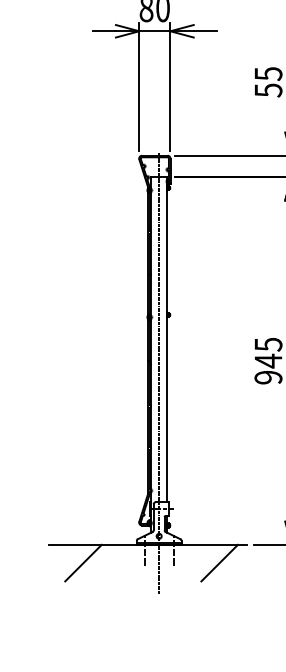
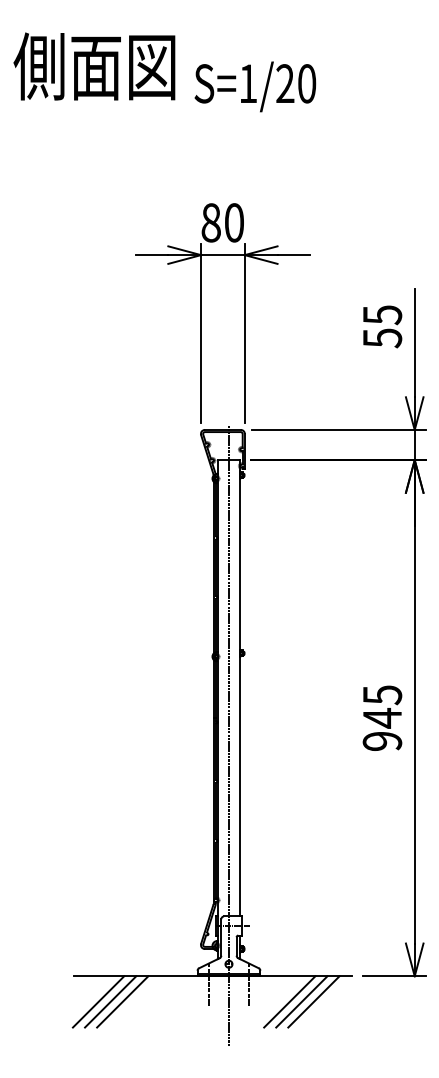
line: (66, 562) -> (98, 1001), added
line: (74, 562) -> (110, 1001), added
line: (202, 562) -> (289, 1001), added
line: (210, 562) -> (301, 1001), added

